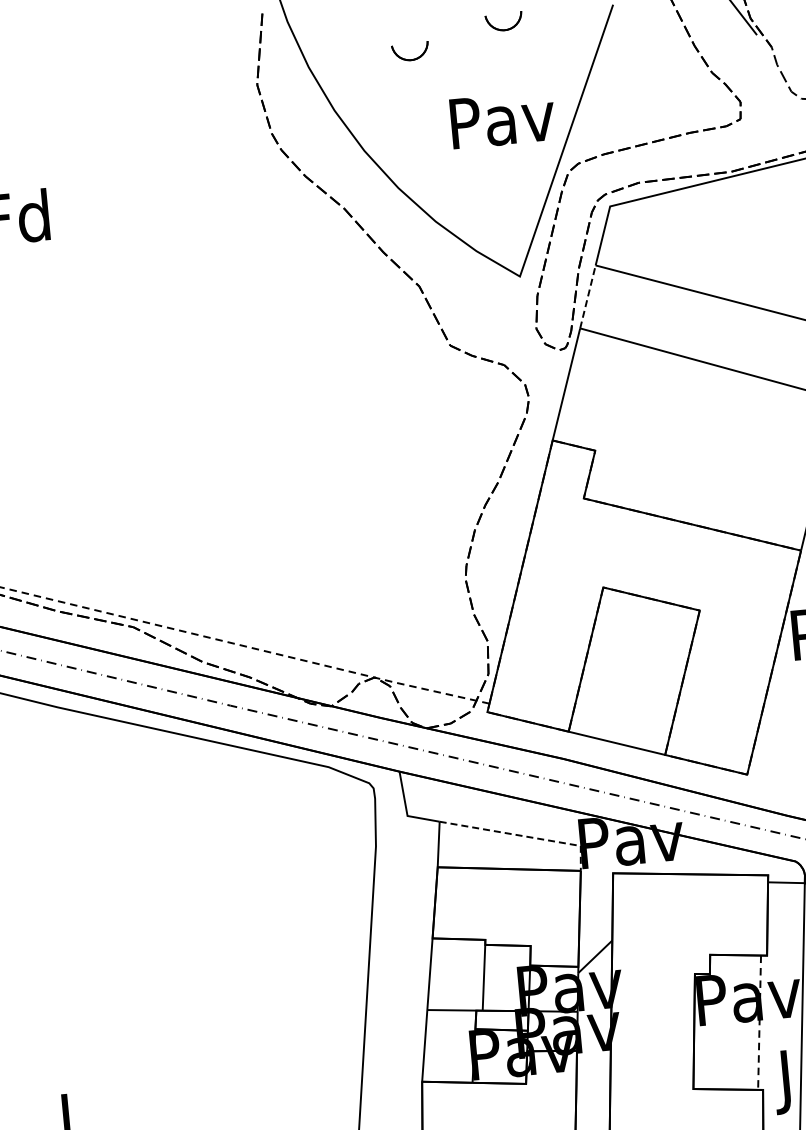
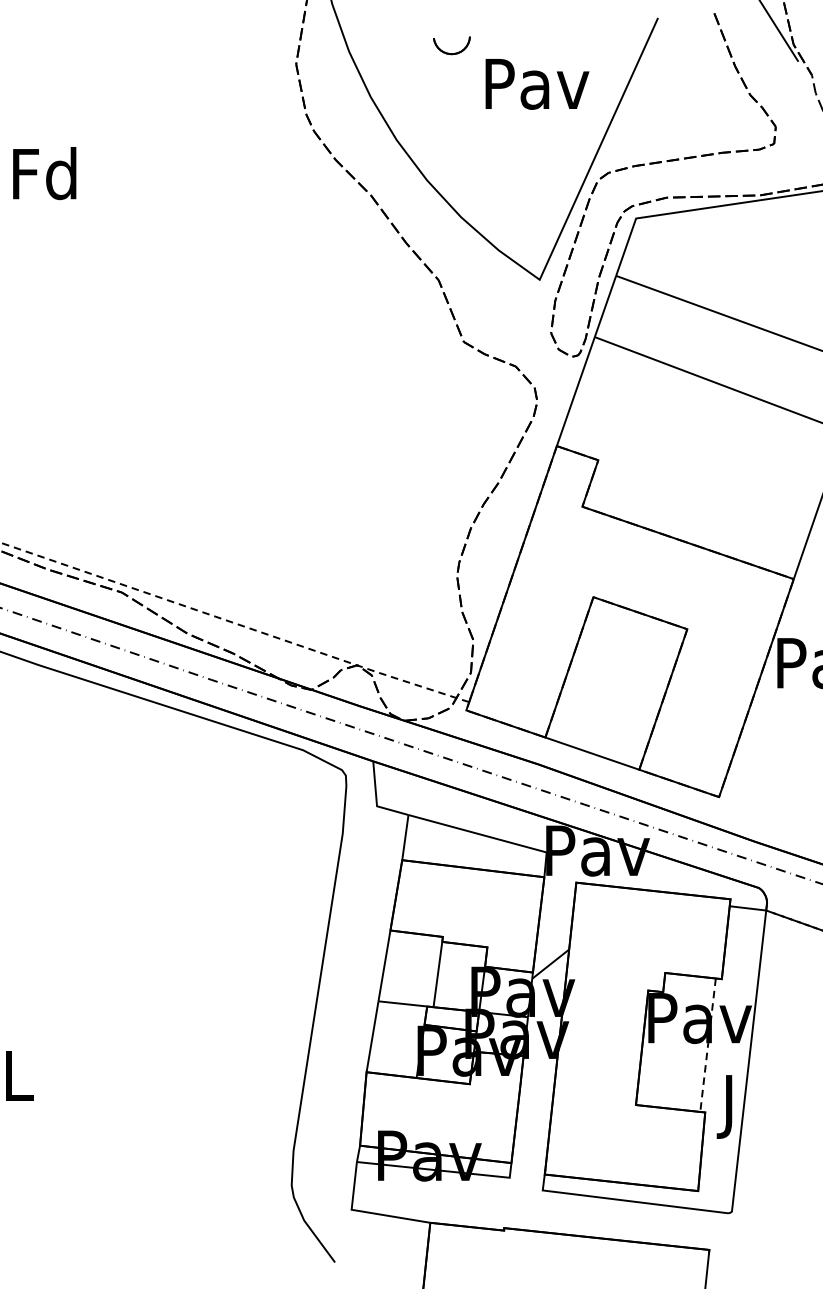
part: (501, 28) -> (544, 31), removed
text: (502, 120) -> (537, 84), moved
line: (587, 296) -> (605, 306), dashed -> solid
line: (523, 836) -> (490, 837), dashed -> solid

